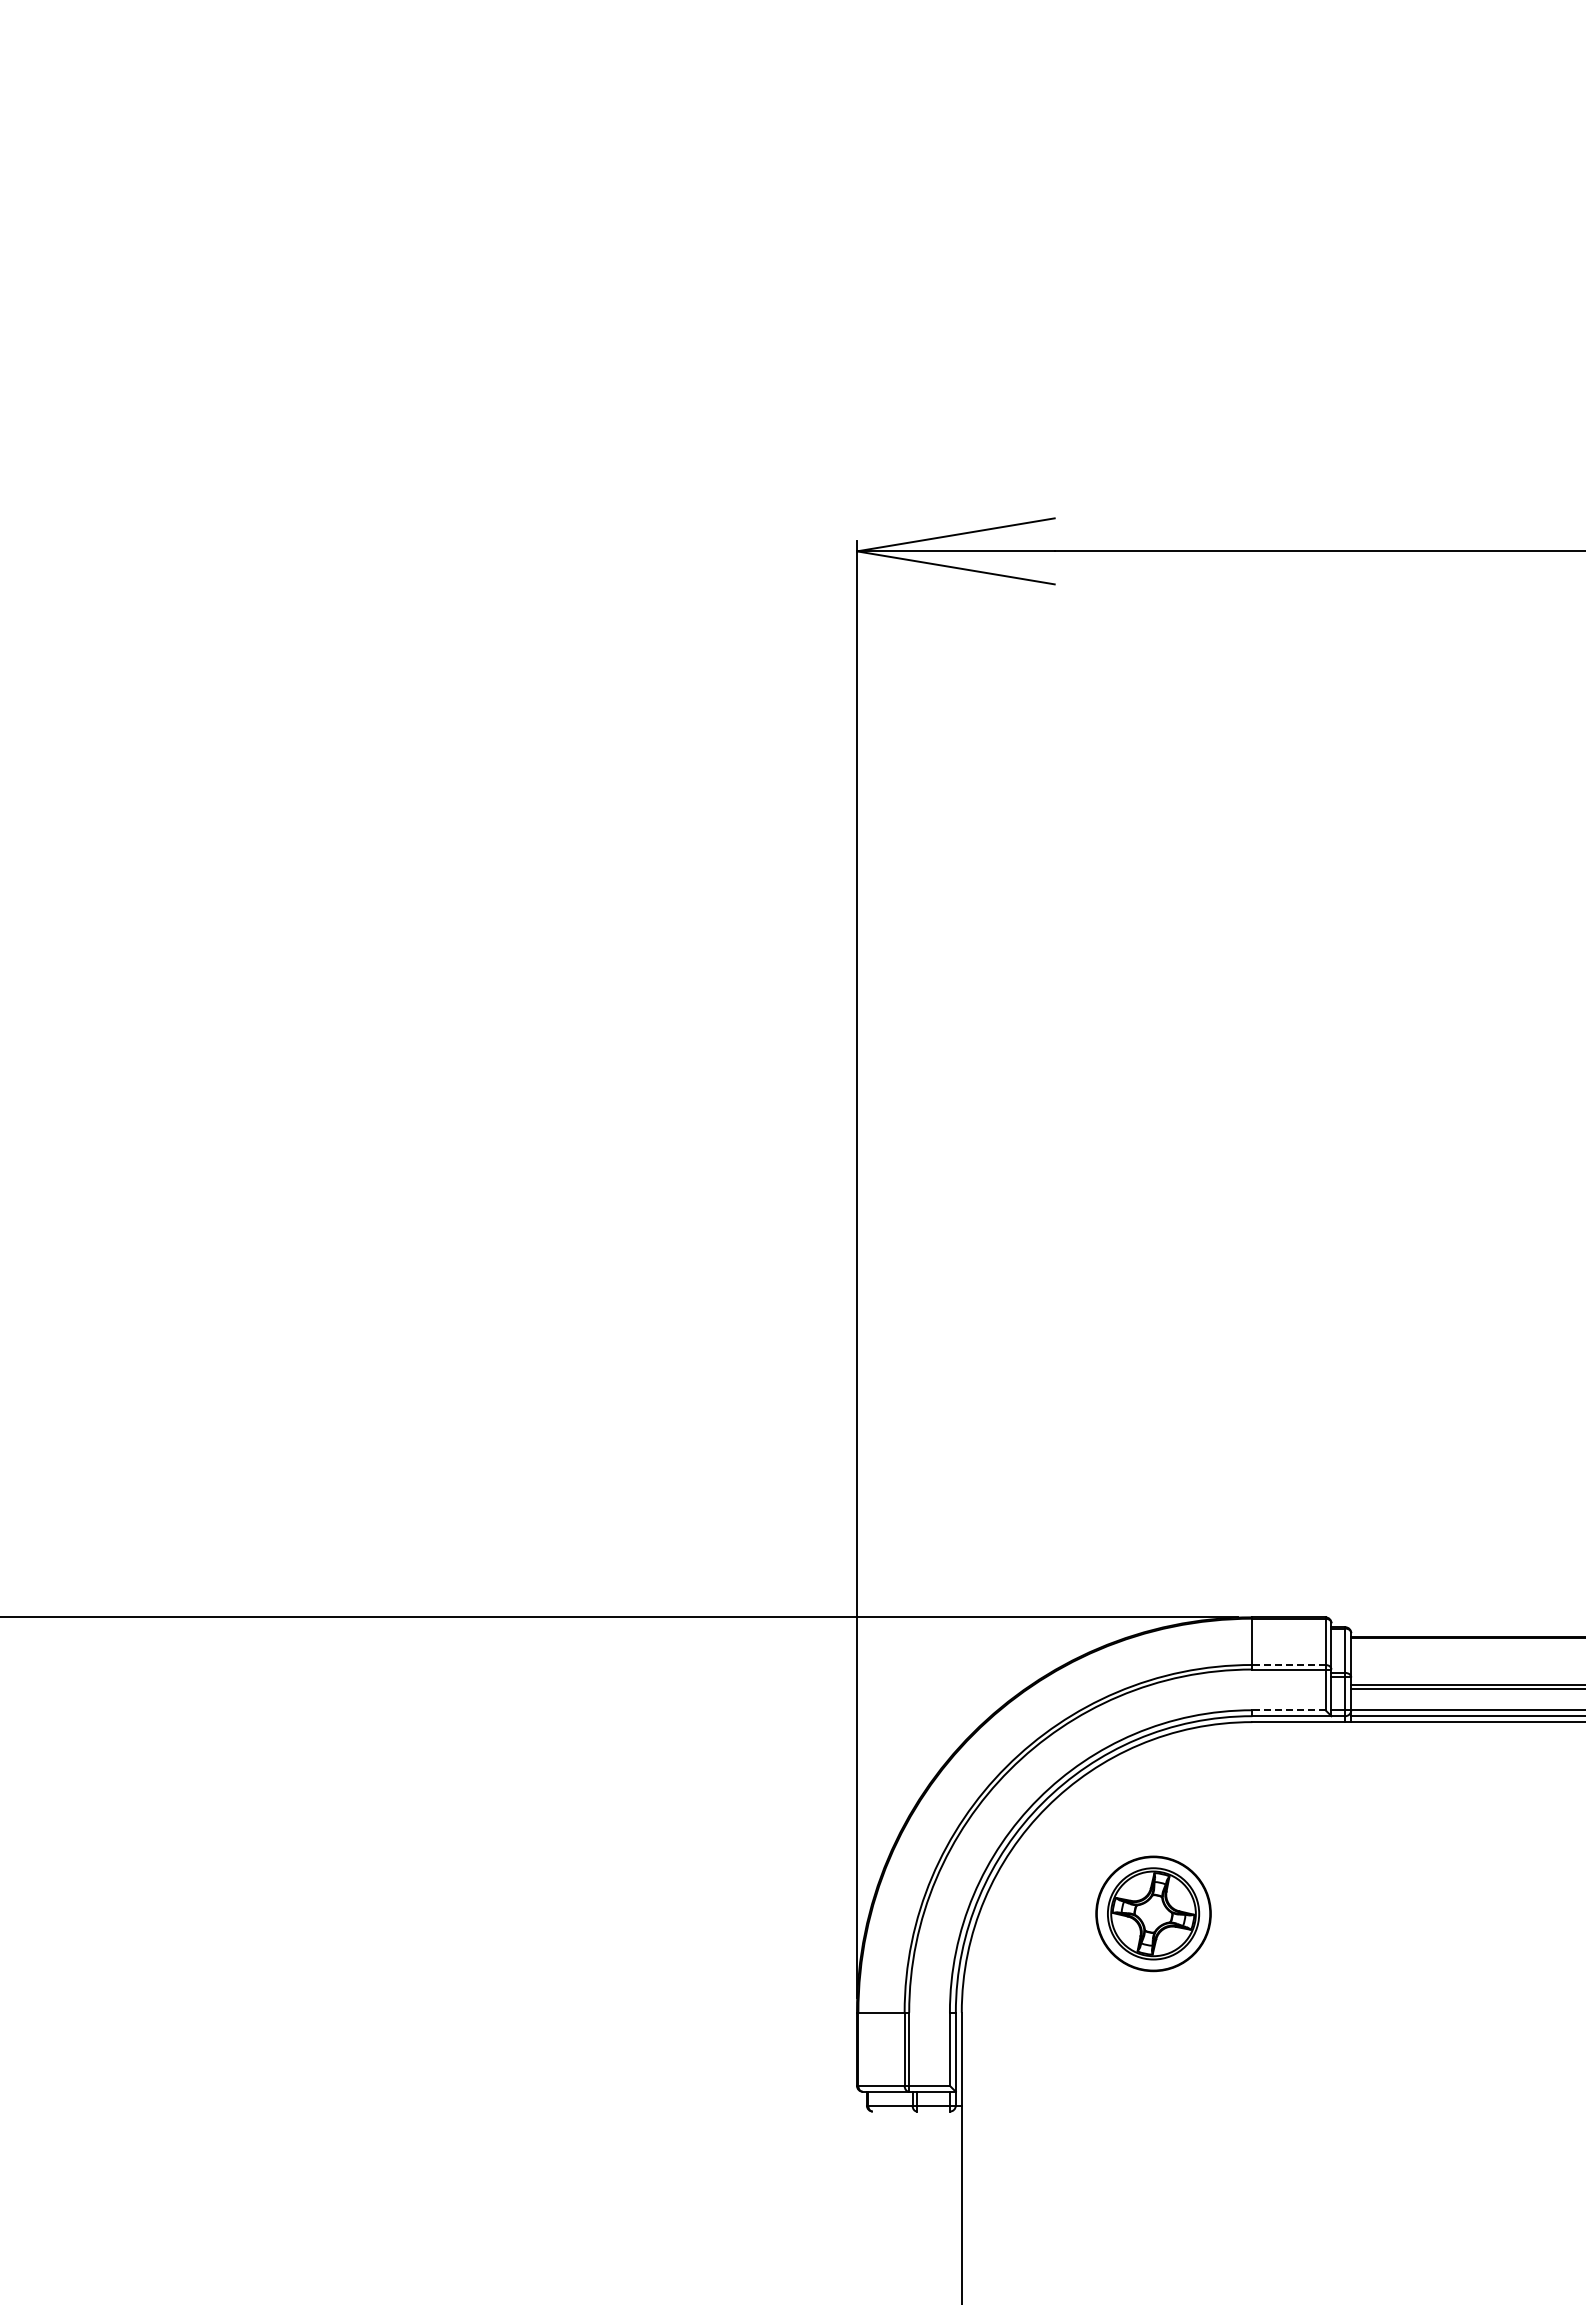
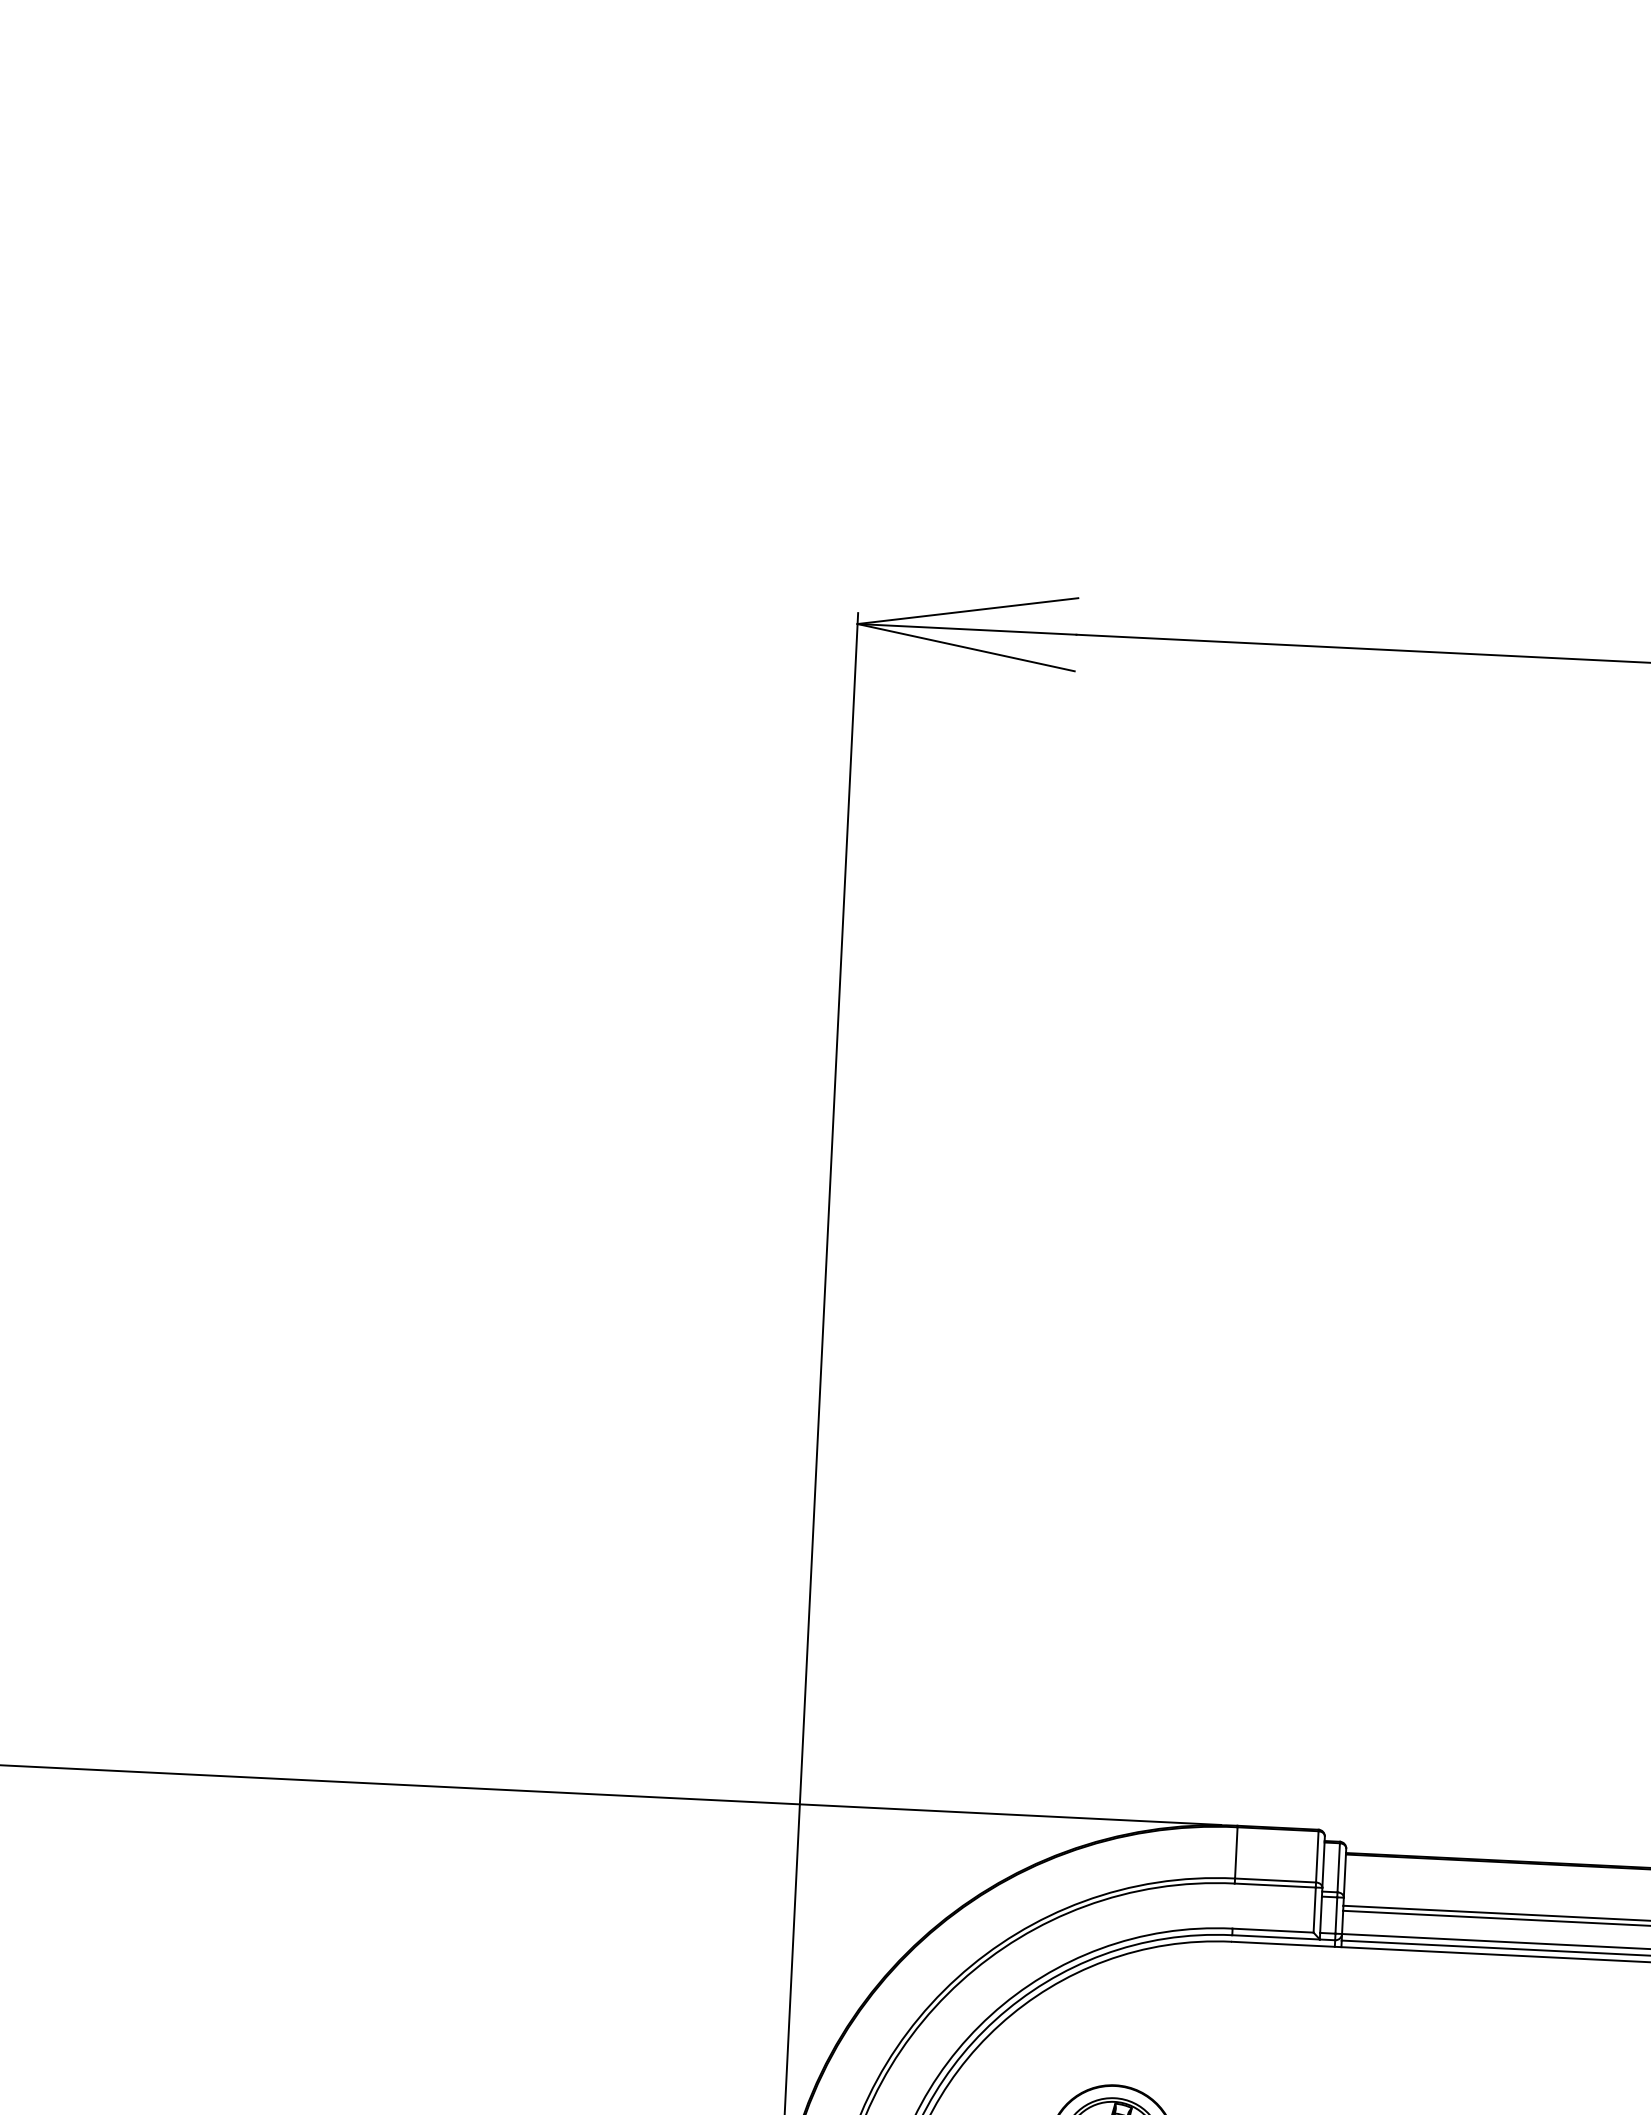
line: (1288, 1664) -> (1275, 1879), dashed -> solid
line: (1288, 1710) -> (1272, 1930), dashed -> solid

